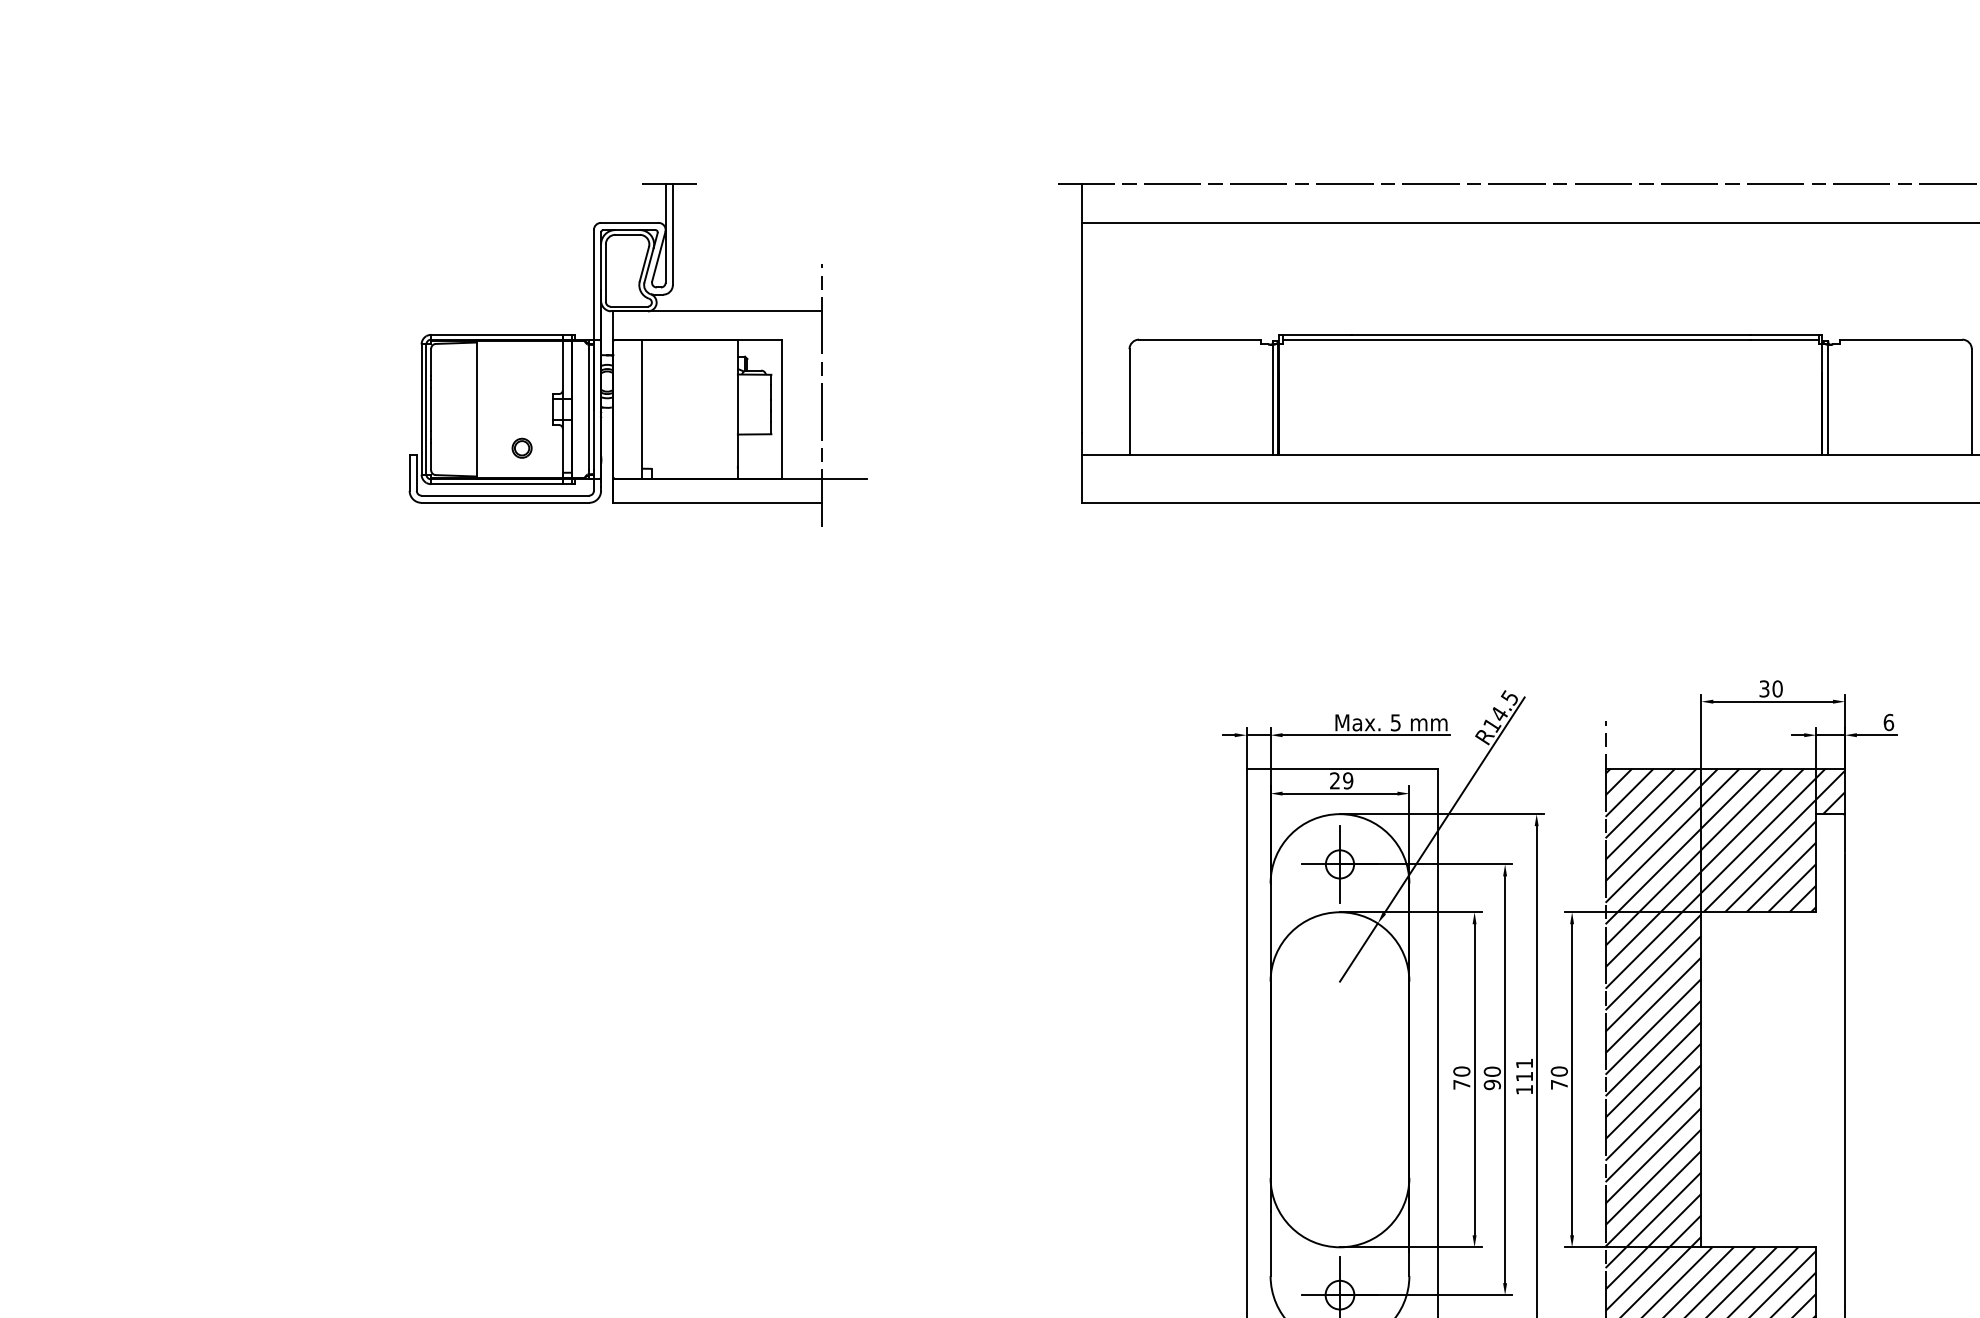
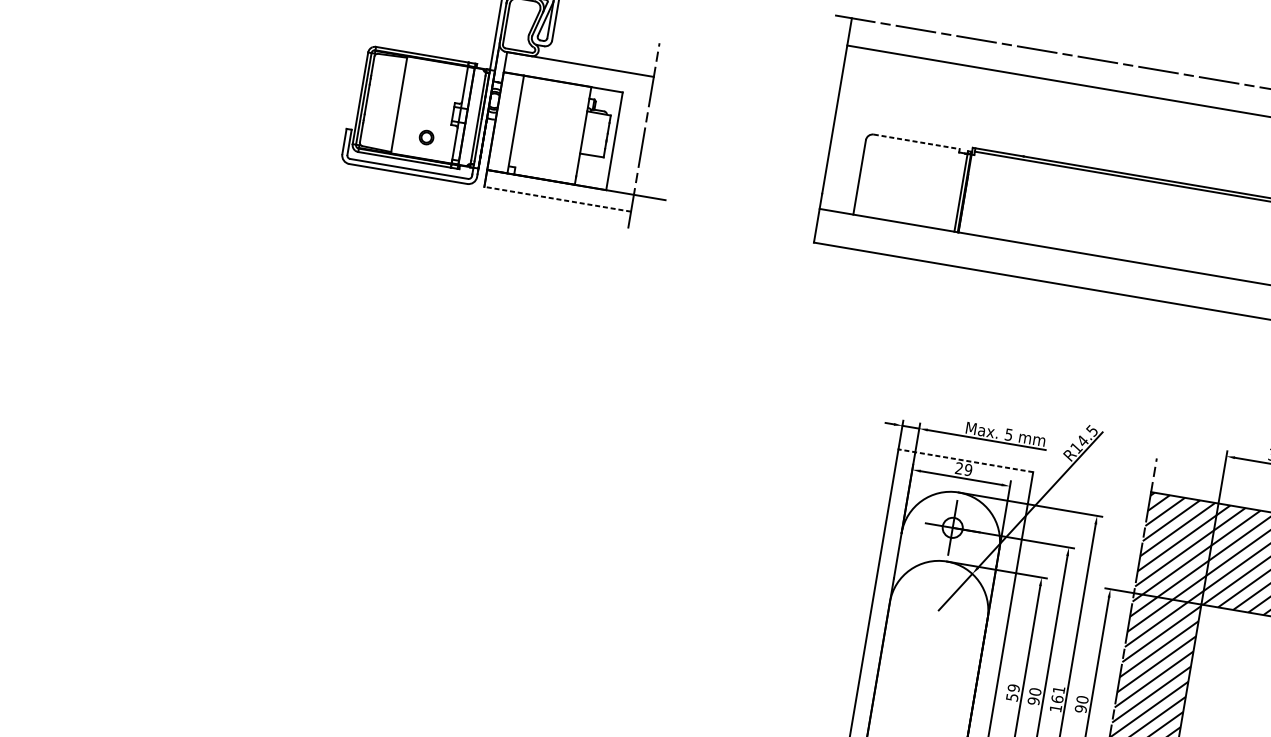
line: (1200, 339) -> (917, 141), solid -> dashed
line: (717, 502) -> (557, 199), solid -> dashed
line: (1342, 768) -> (965, 460), solid -> dashed
text: (1524, 1076) -> (1057, 699), 111 -> 161
text: (1461, 1077) -> (1012, 692), 70 -> 59
text: (1558, 1084) -> (1080, 708), 70 -> 90

